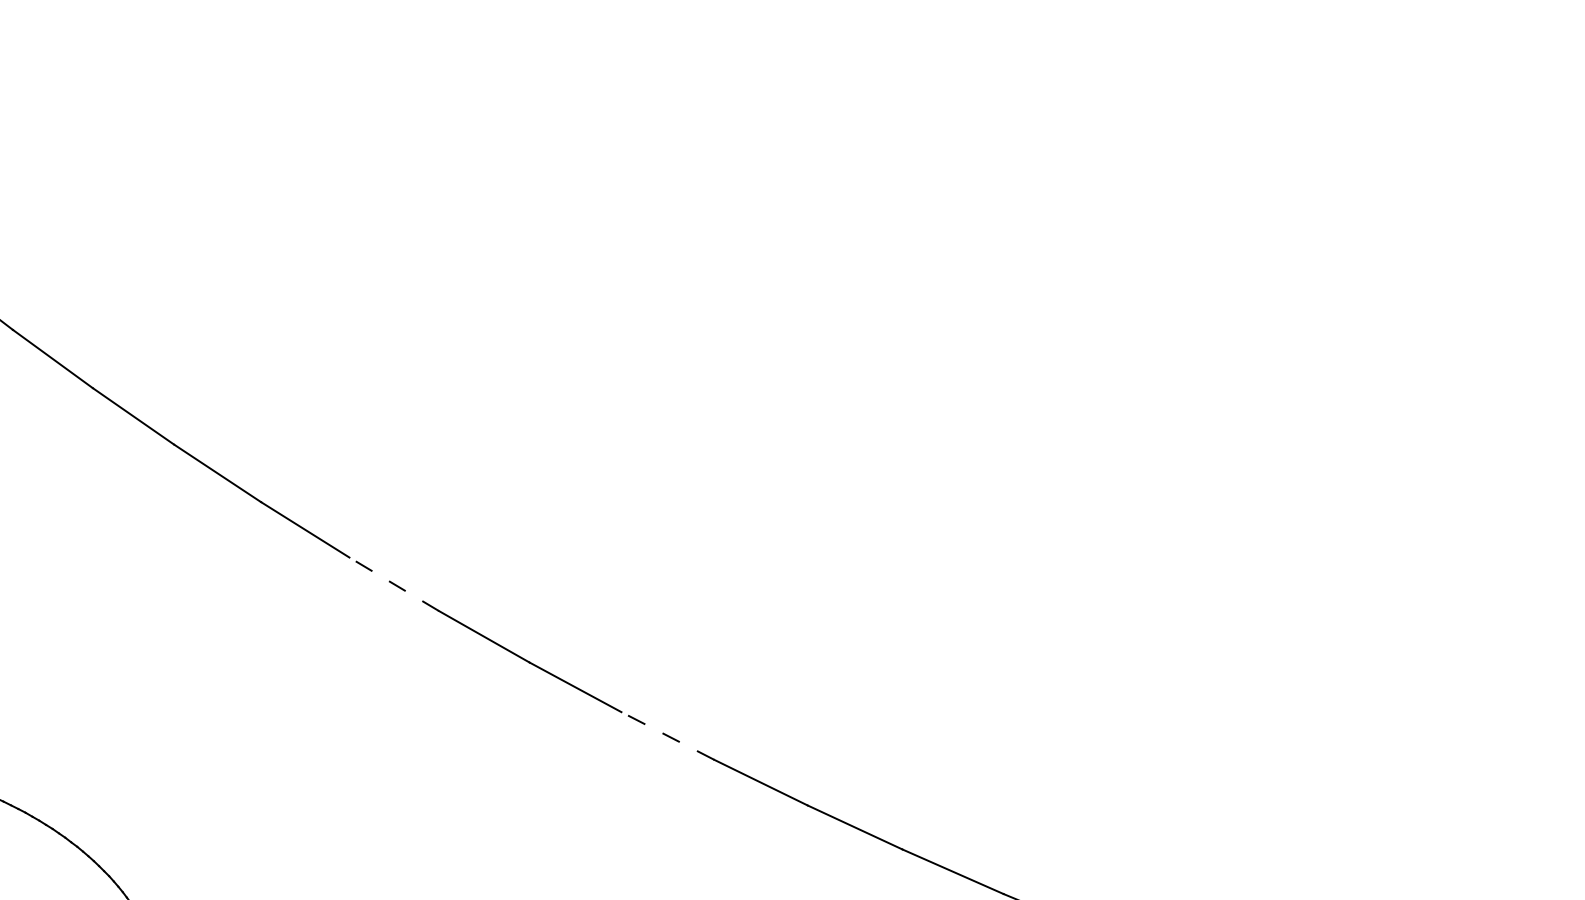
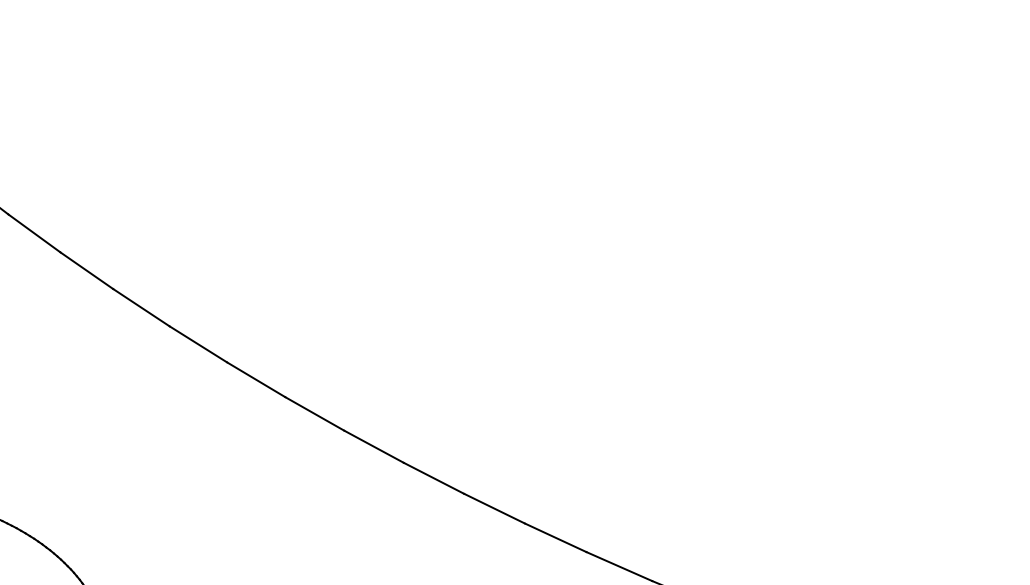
line: (394, 583) -> (256, 379), dashed -> solid
line: (668, 736) -> (434, 478), dashed -> solid

